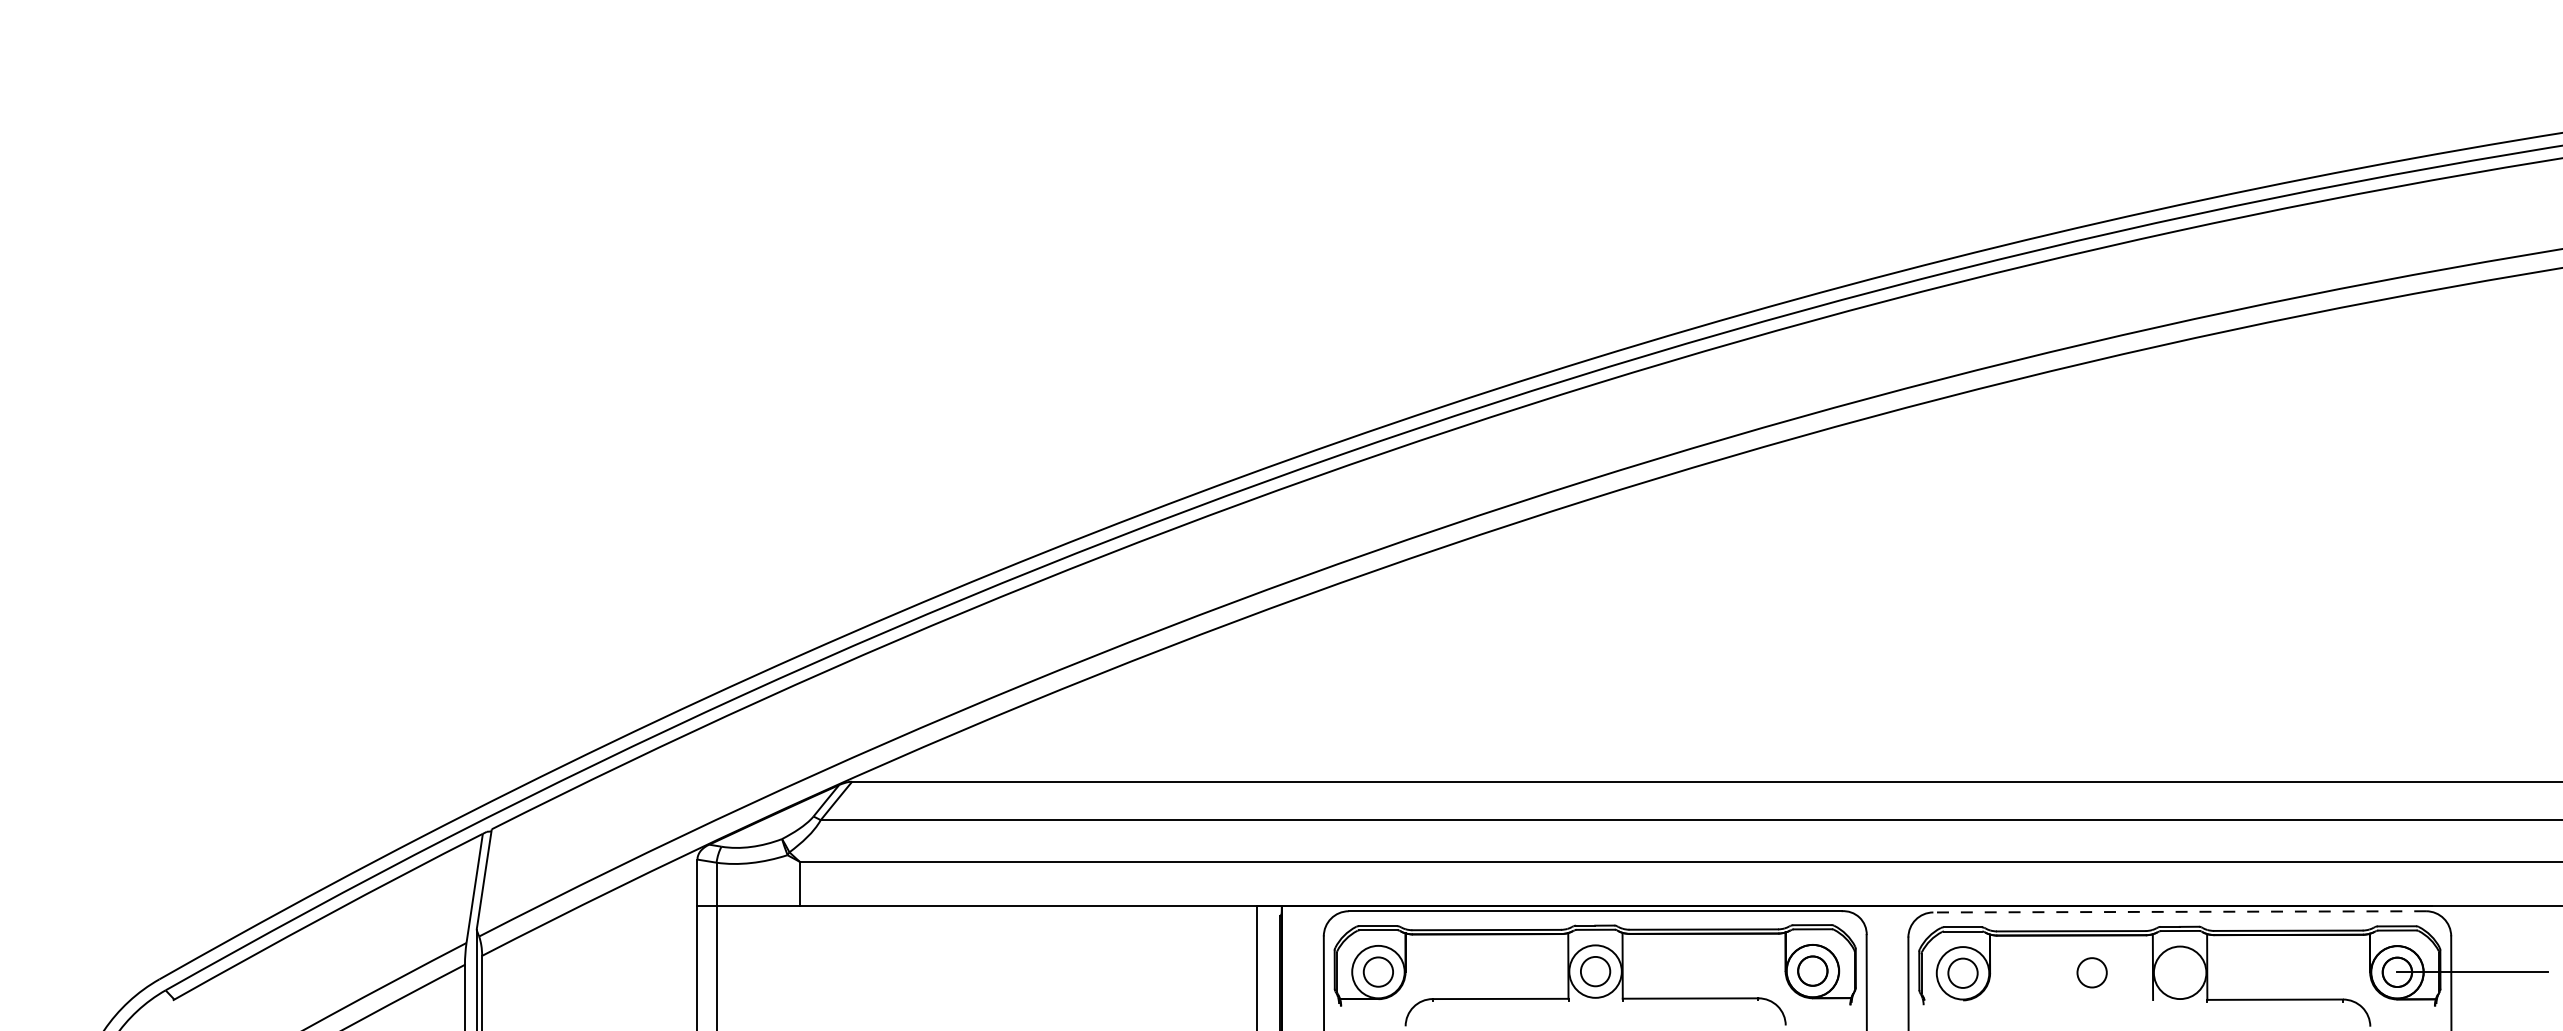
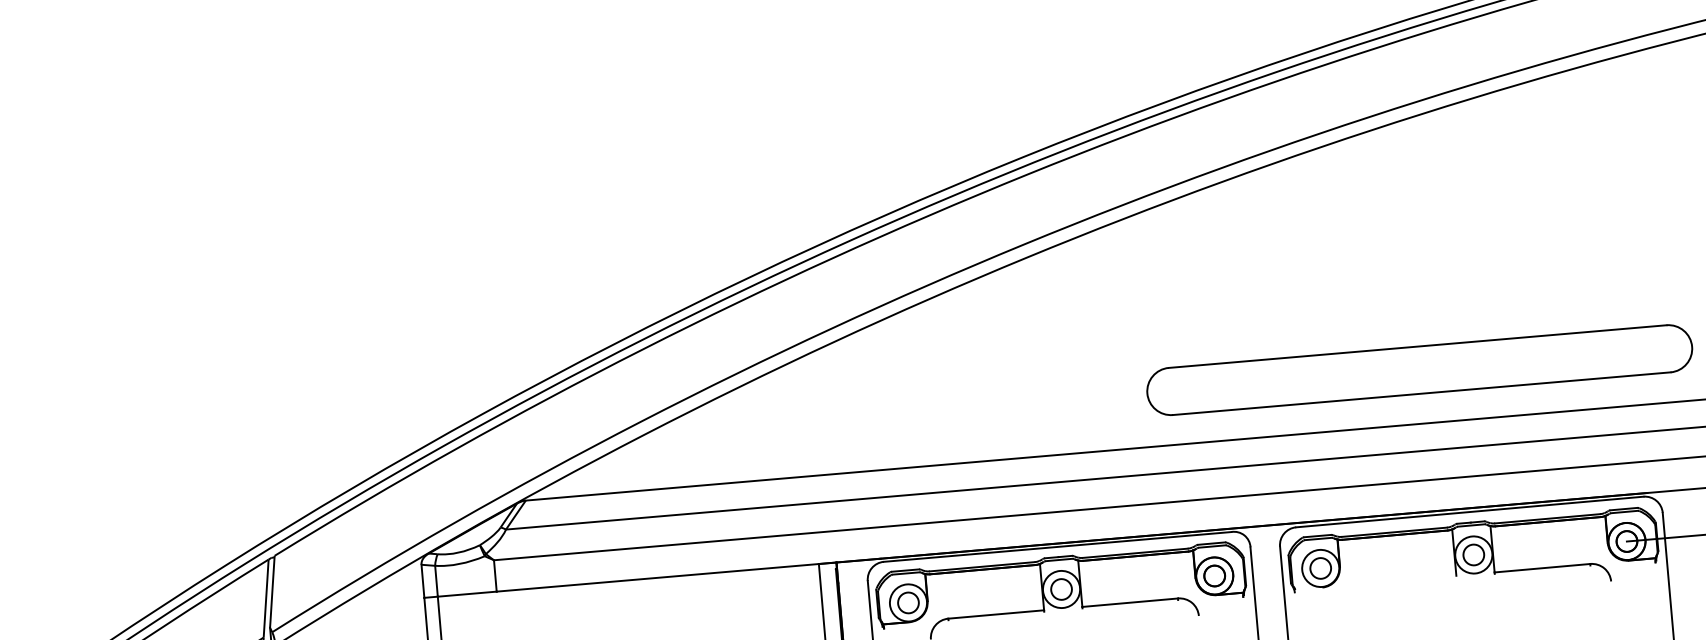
part: (2126, 705) -> (1419, 369), added
line: (2179, 911) -> (1469, 511), dashed -> solid
circle: (2091, 972) -> (1473, 554), moved

